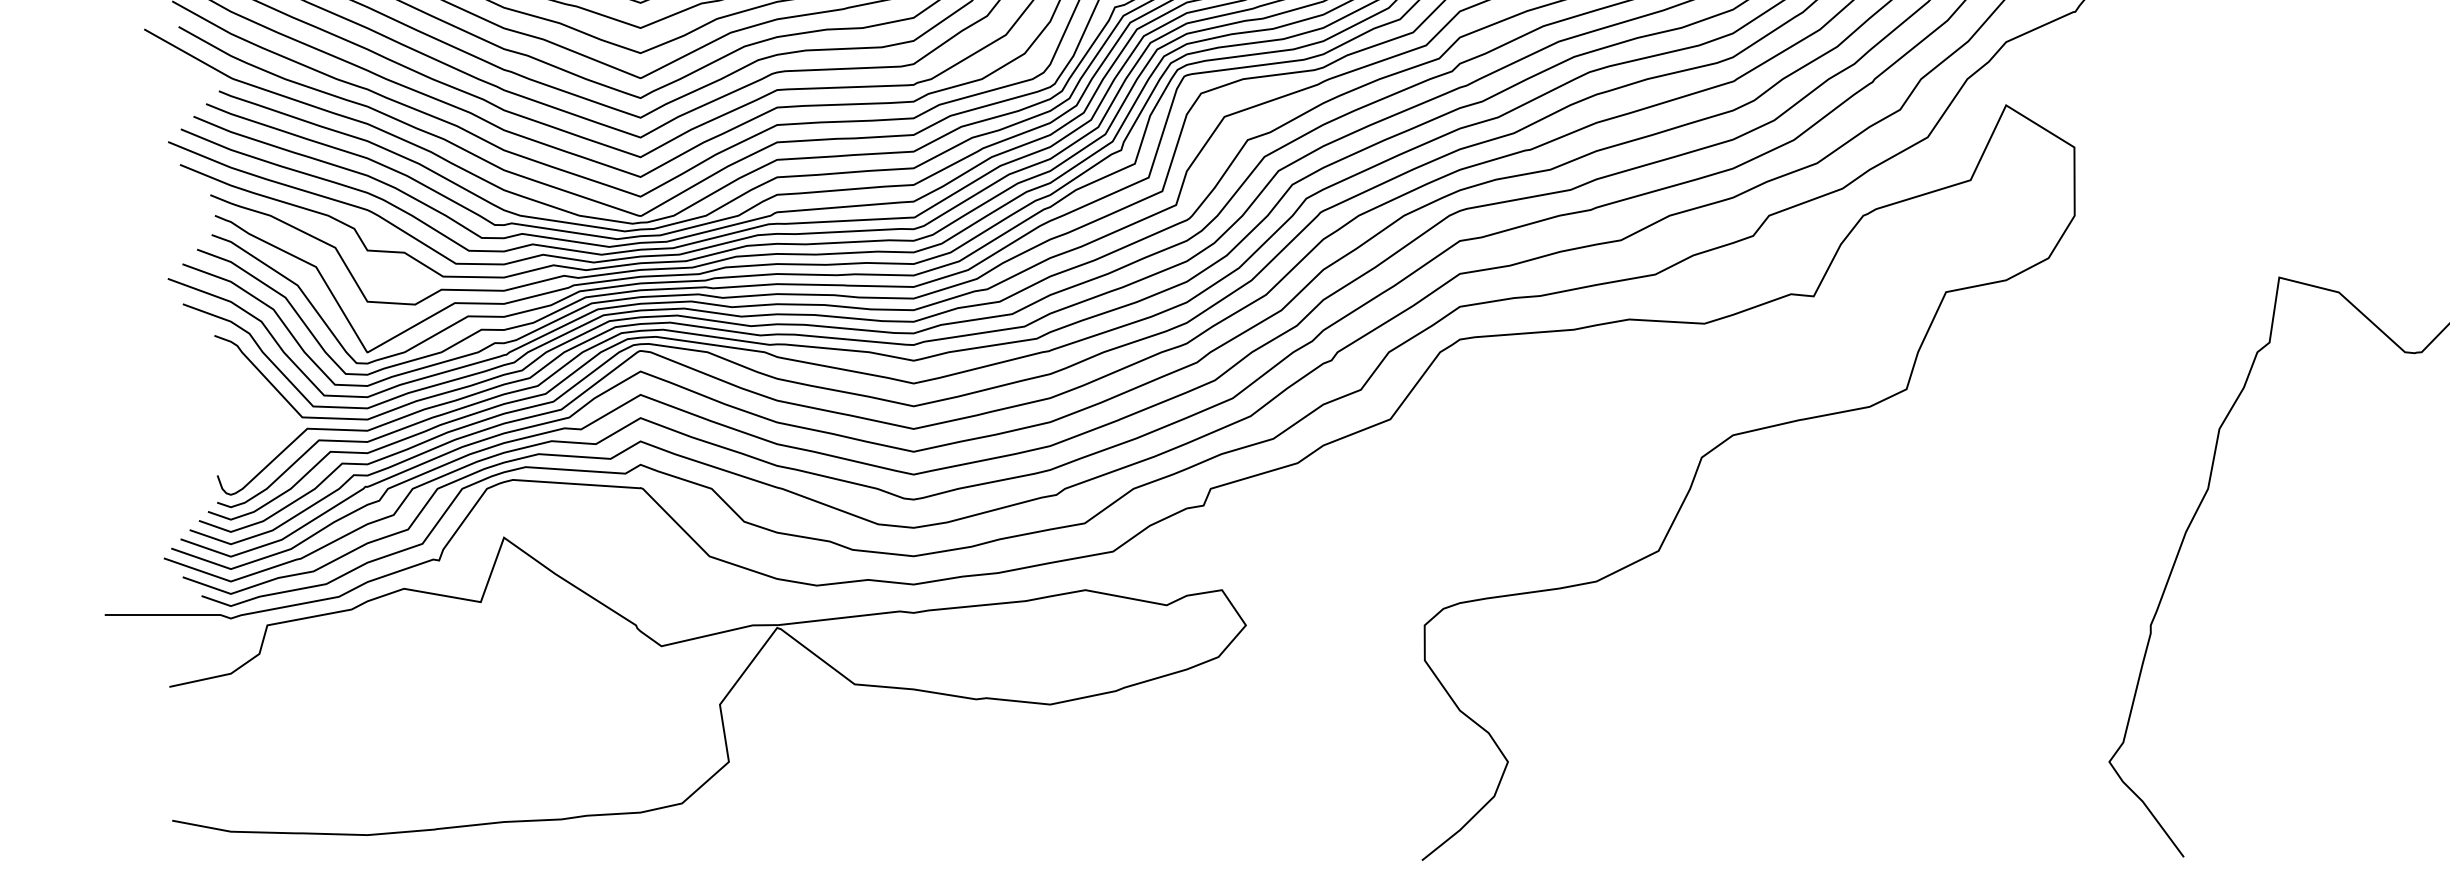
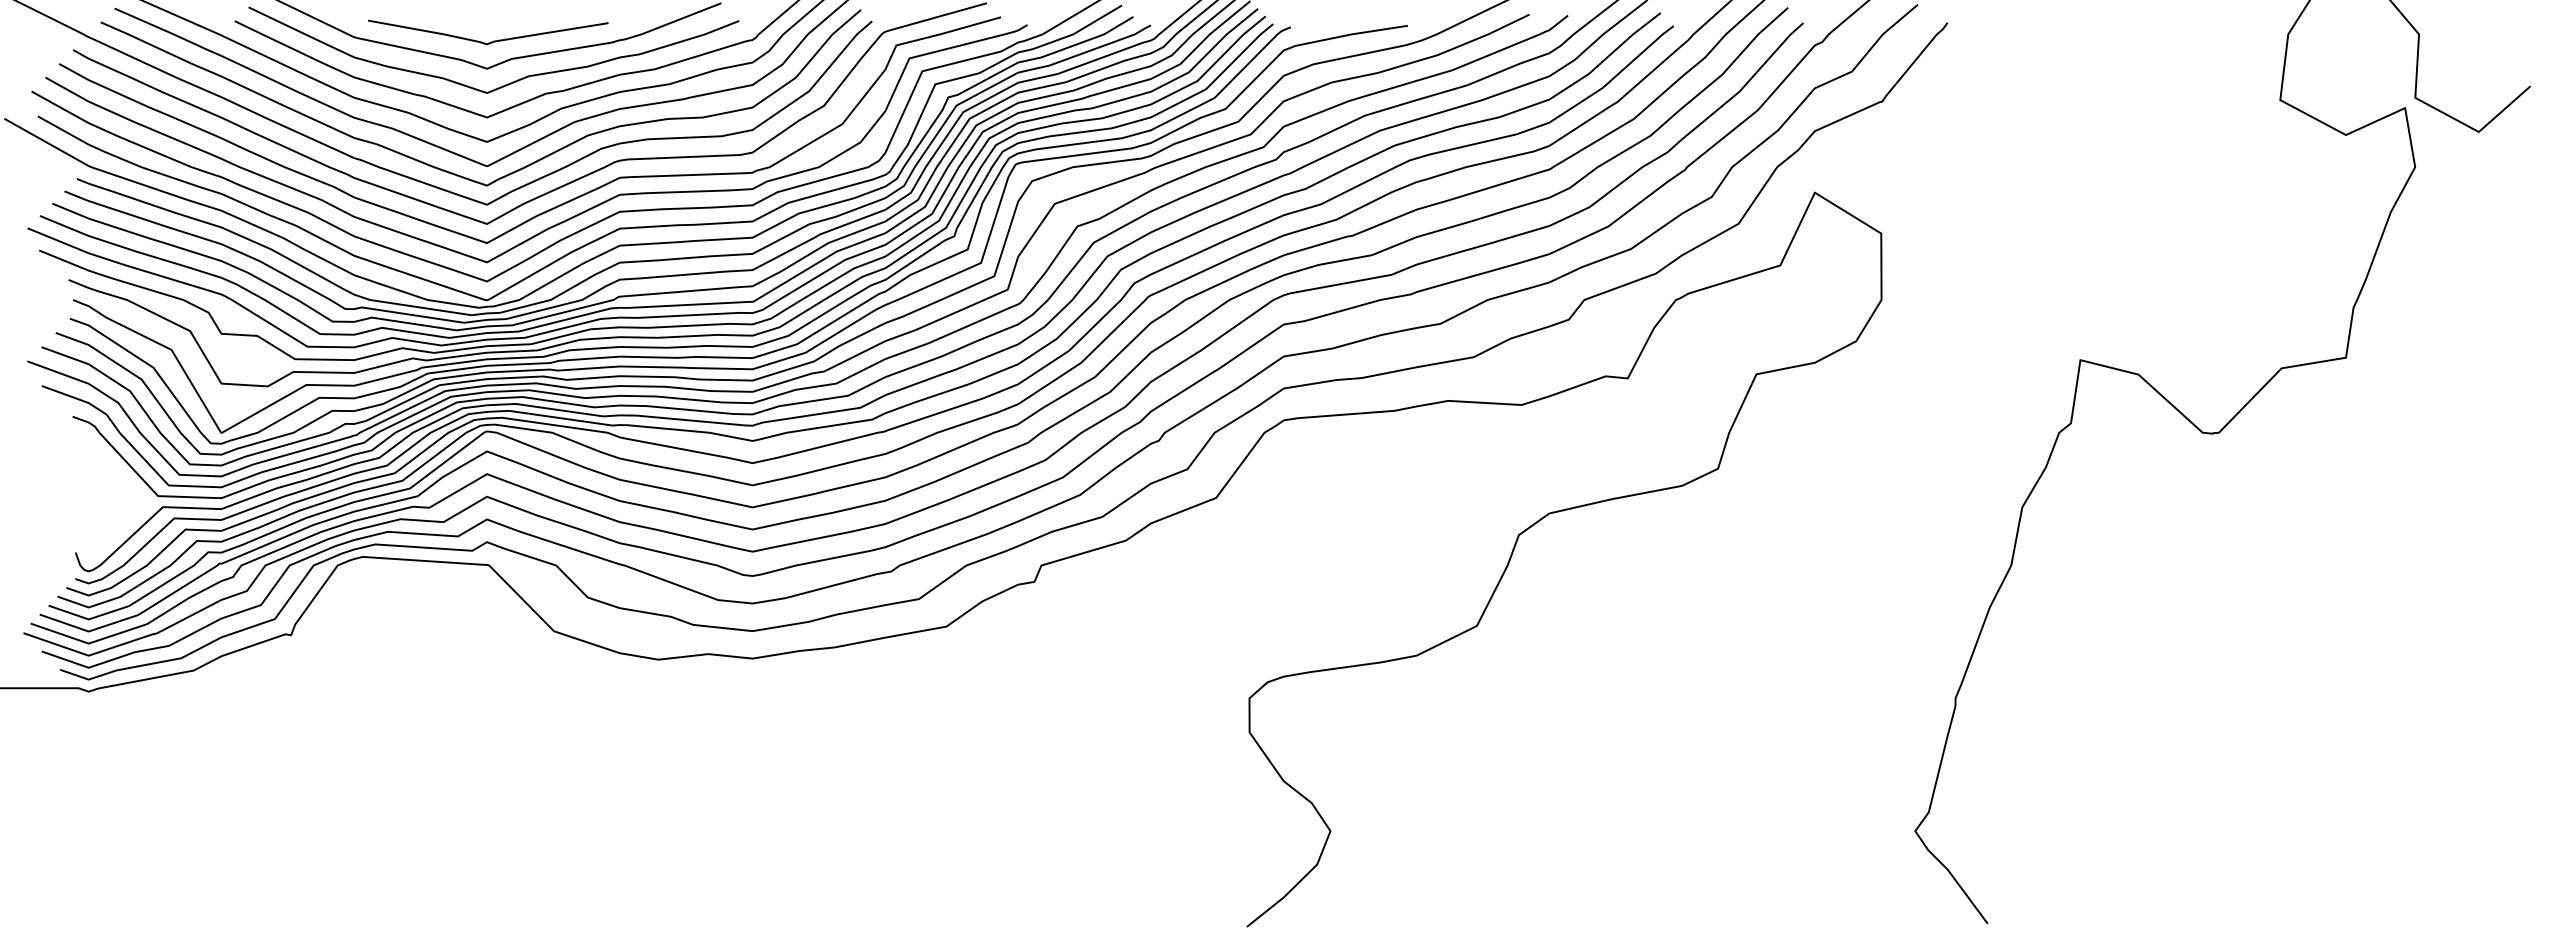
curve: (724, 696) -> (568, 767), removed

